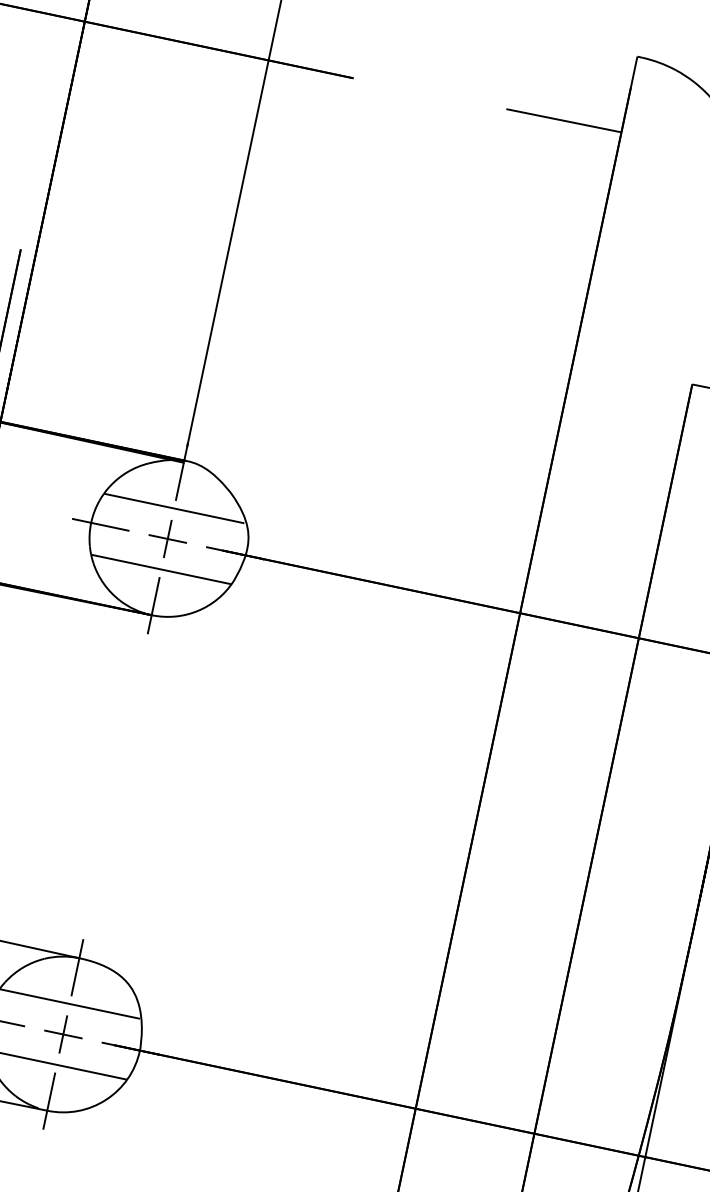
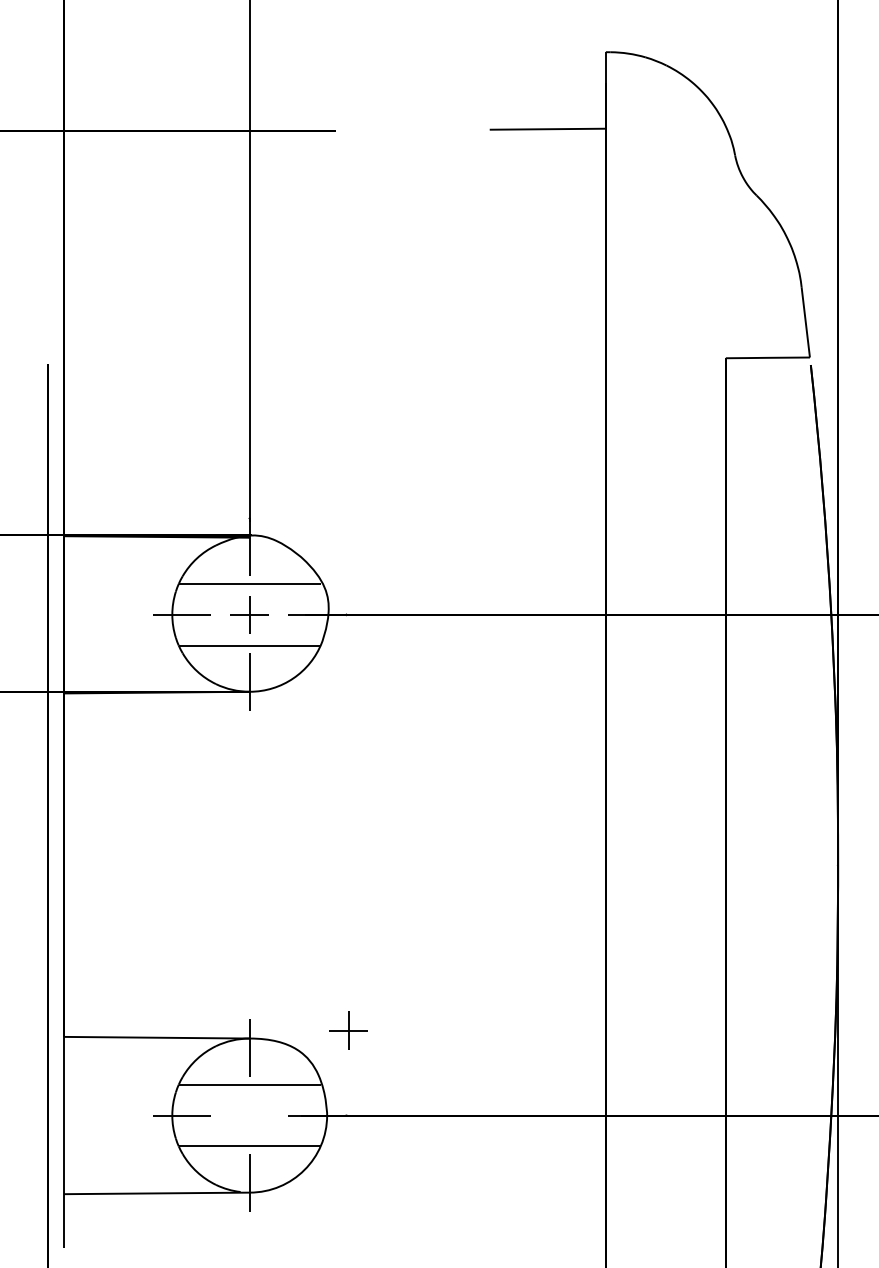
part: (63, 1034) -> (348, 1030), moved

